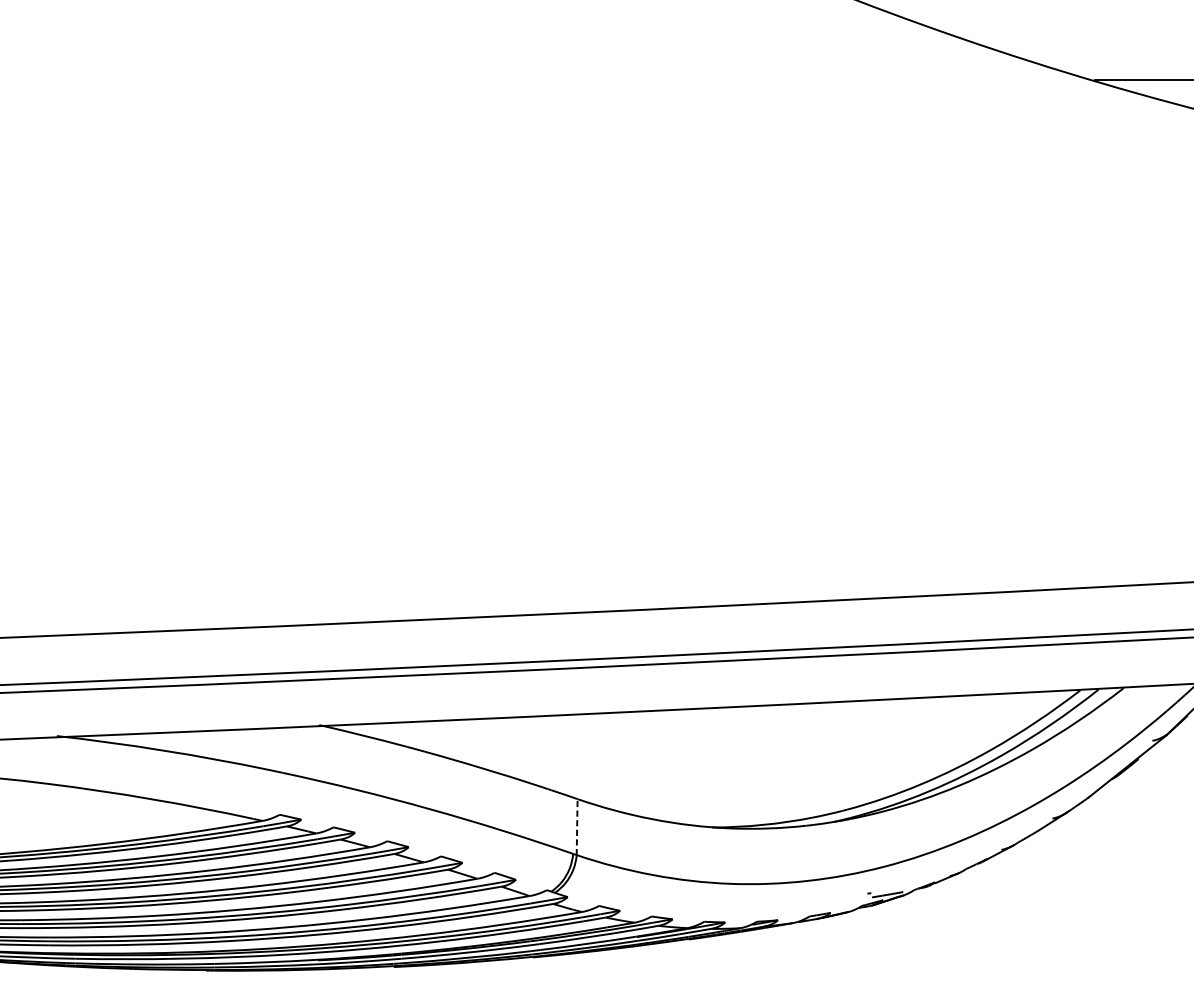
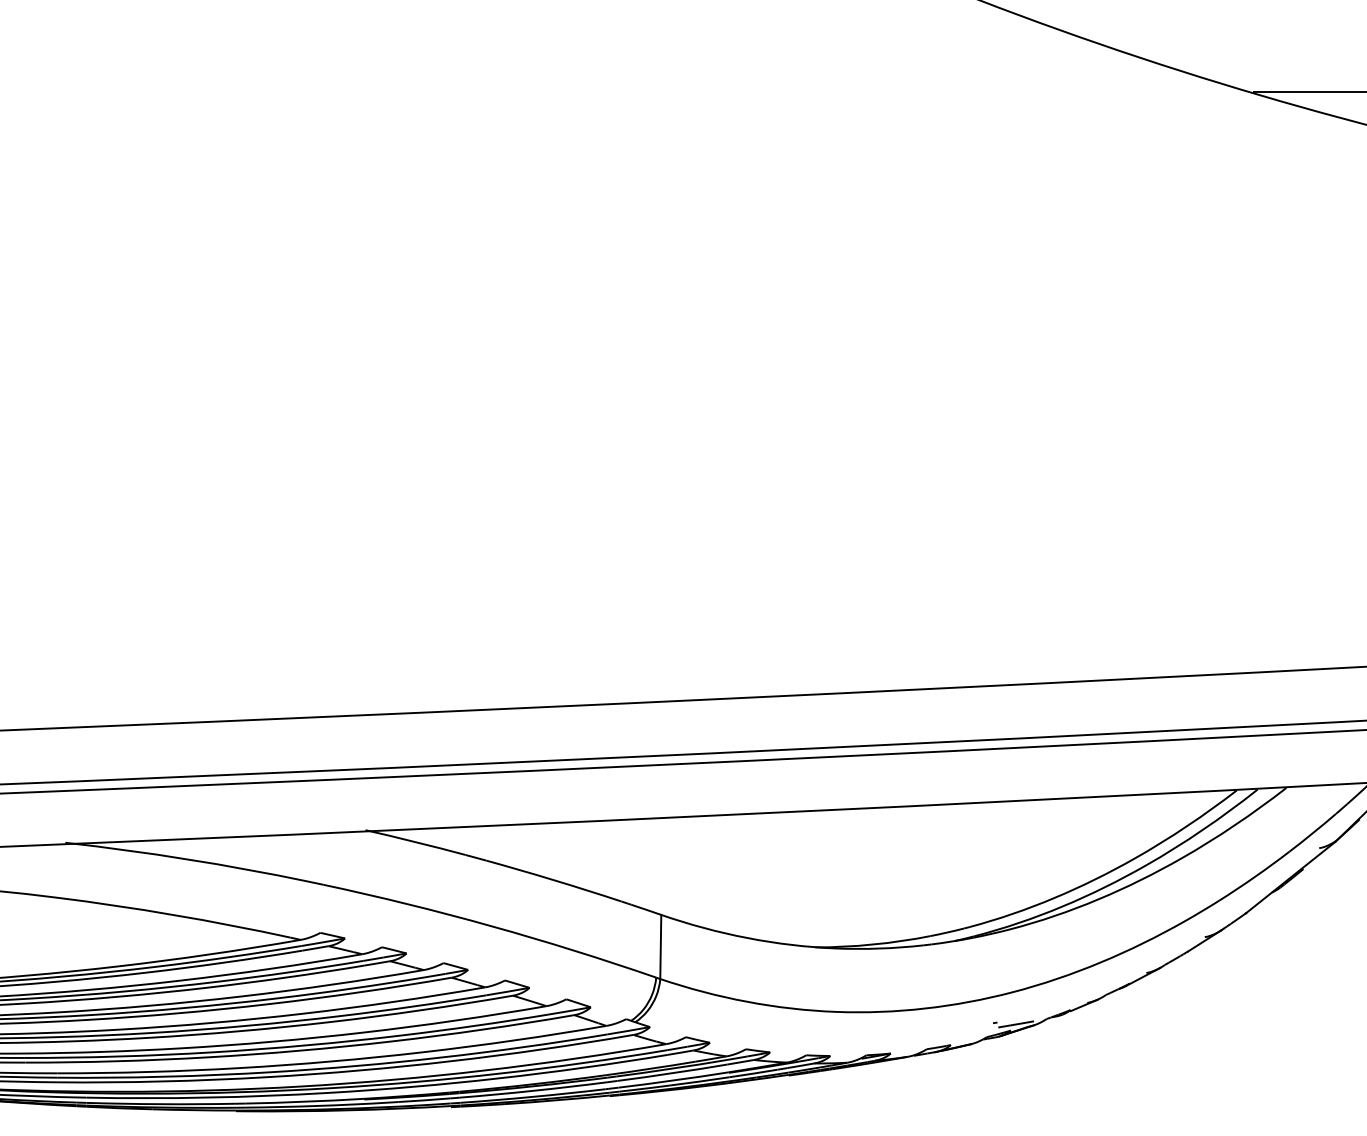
line: (576, 826) -> (660, 946), dashed -> solid

